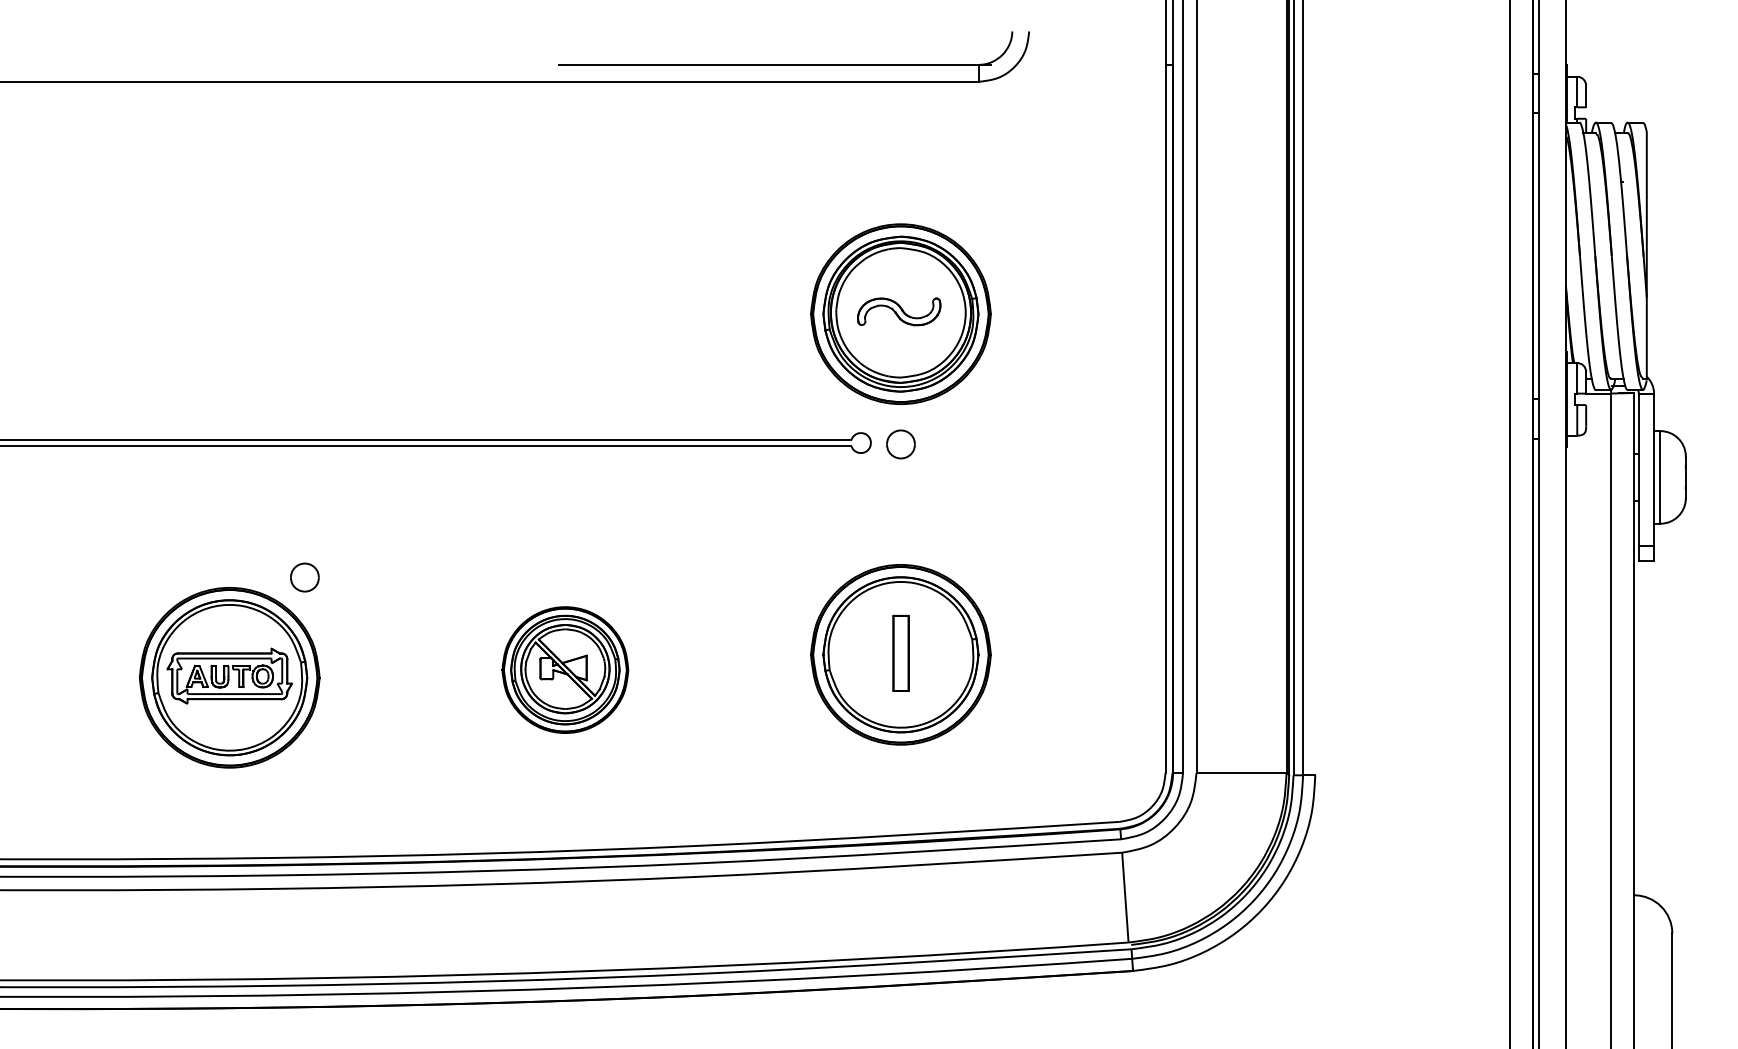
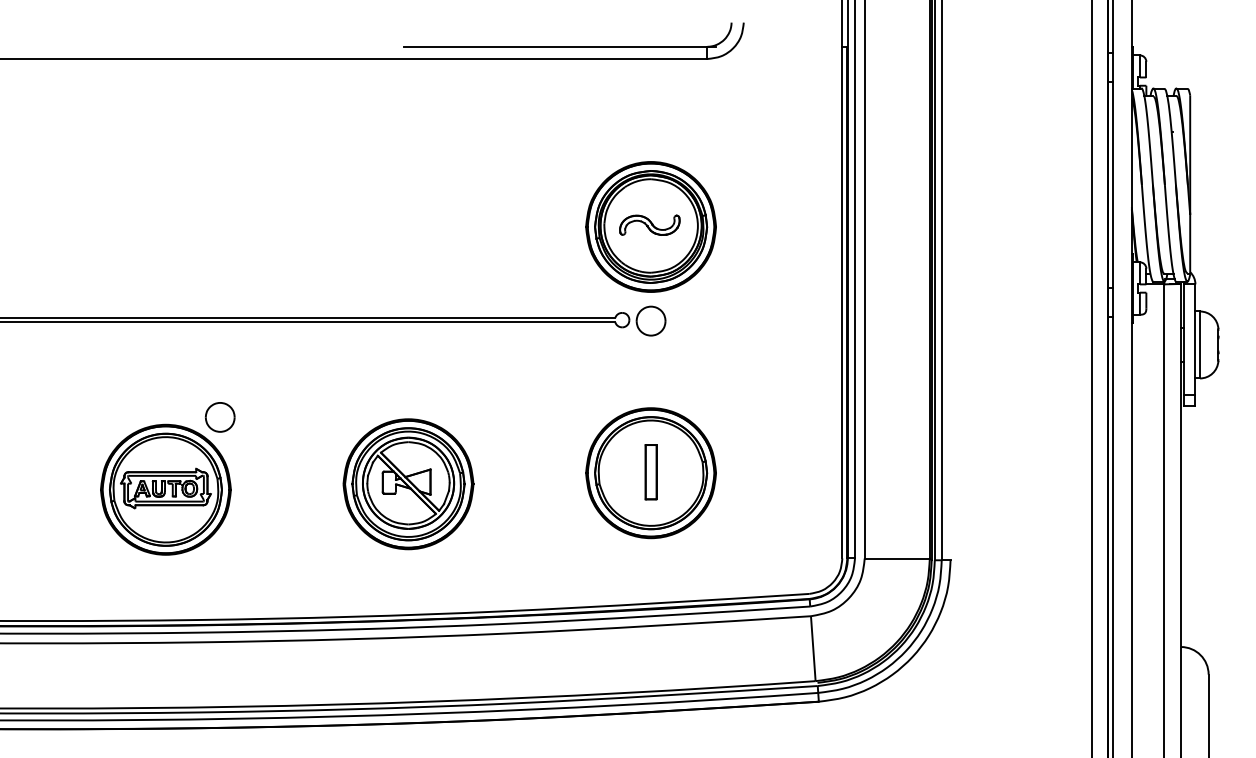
part: (900, 444) -> (650, 321), size x1.43
part: (304, 577) -> (219, 417), size x1.43
part: (565, 669) -> (408, 483), size x1.43

